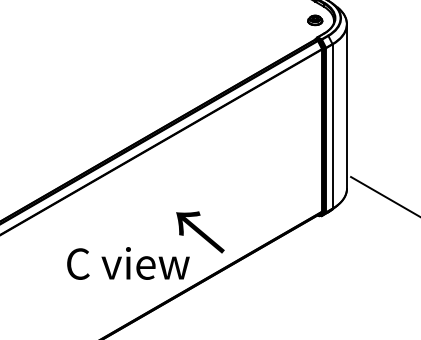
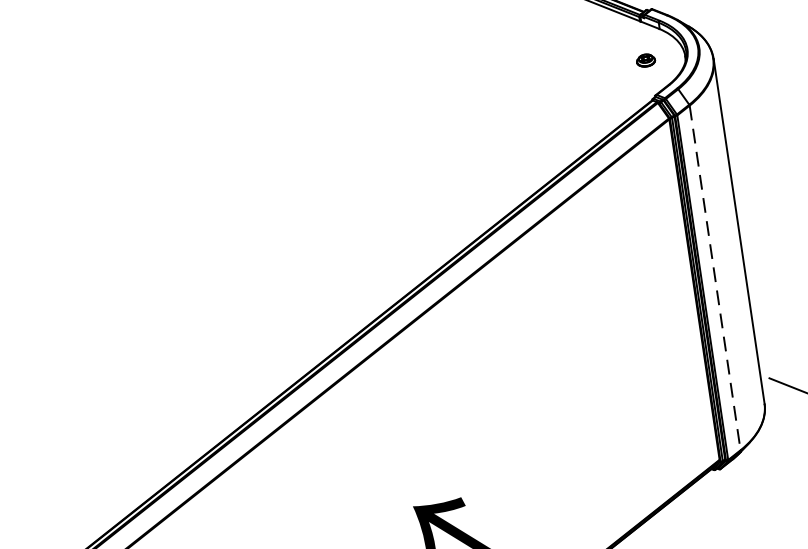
part: (315, 20) -> (646, 60), size x0.6
line: (332, 127) -> (715, 280), solid -> dashed

